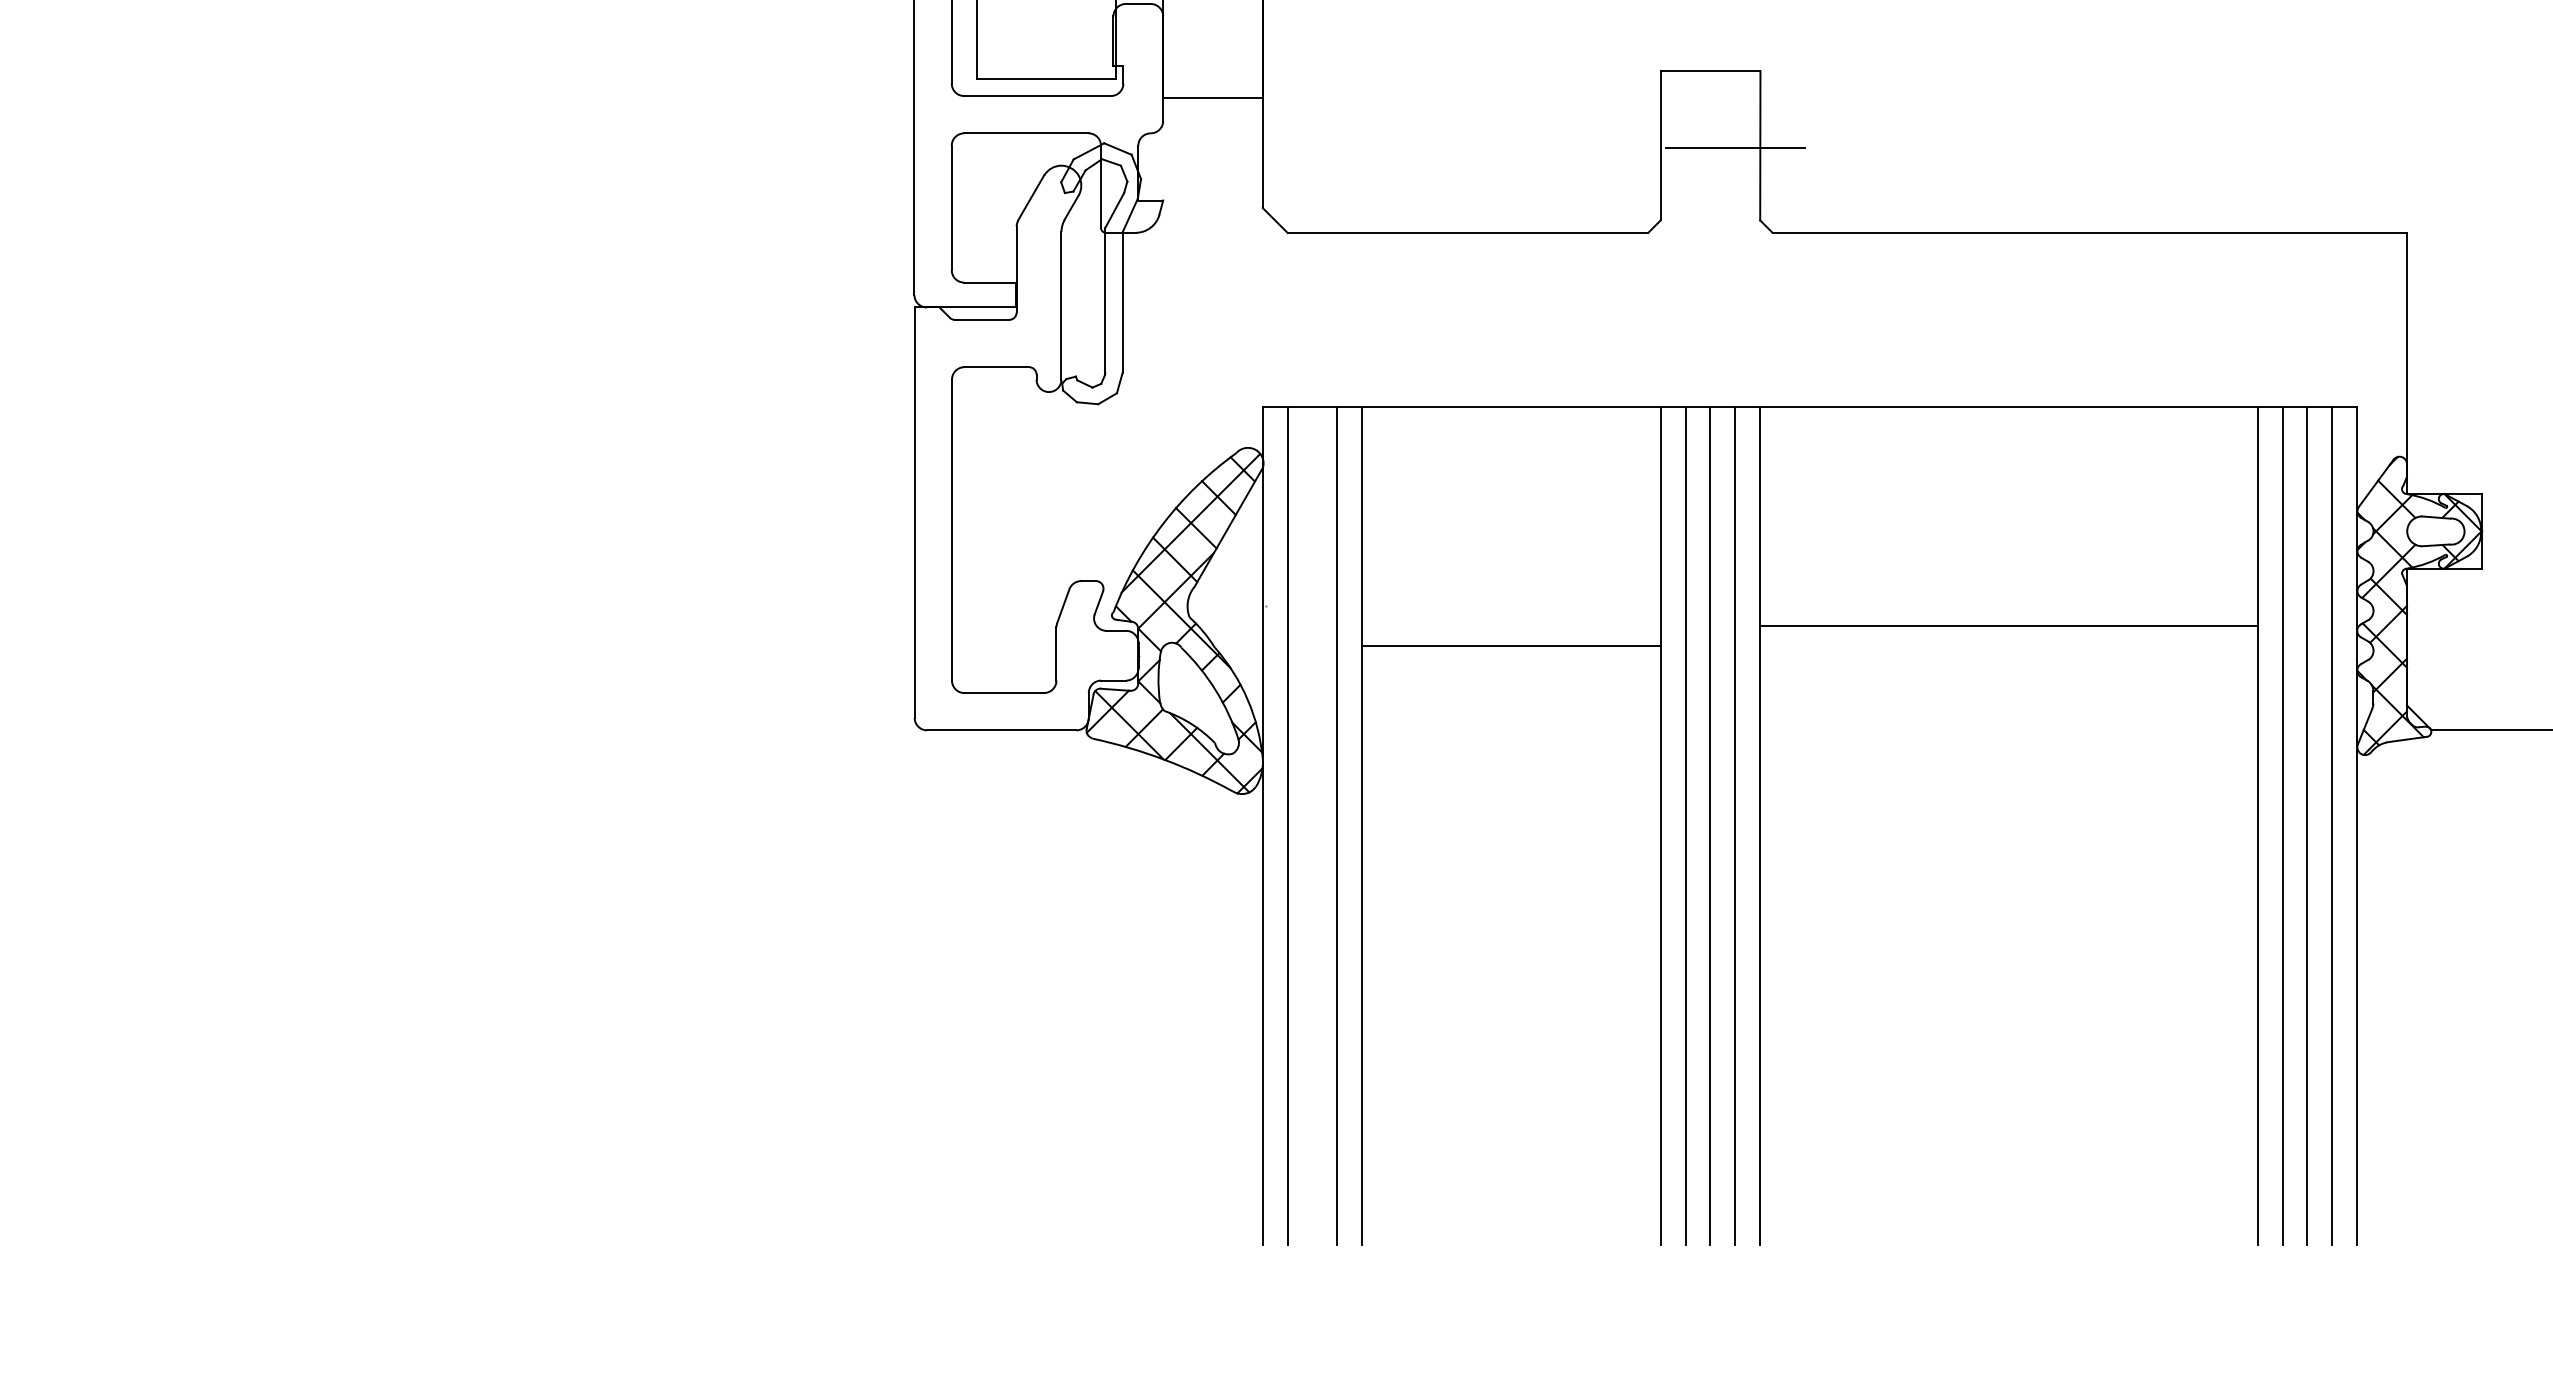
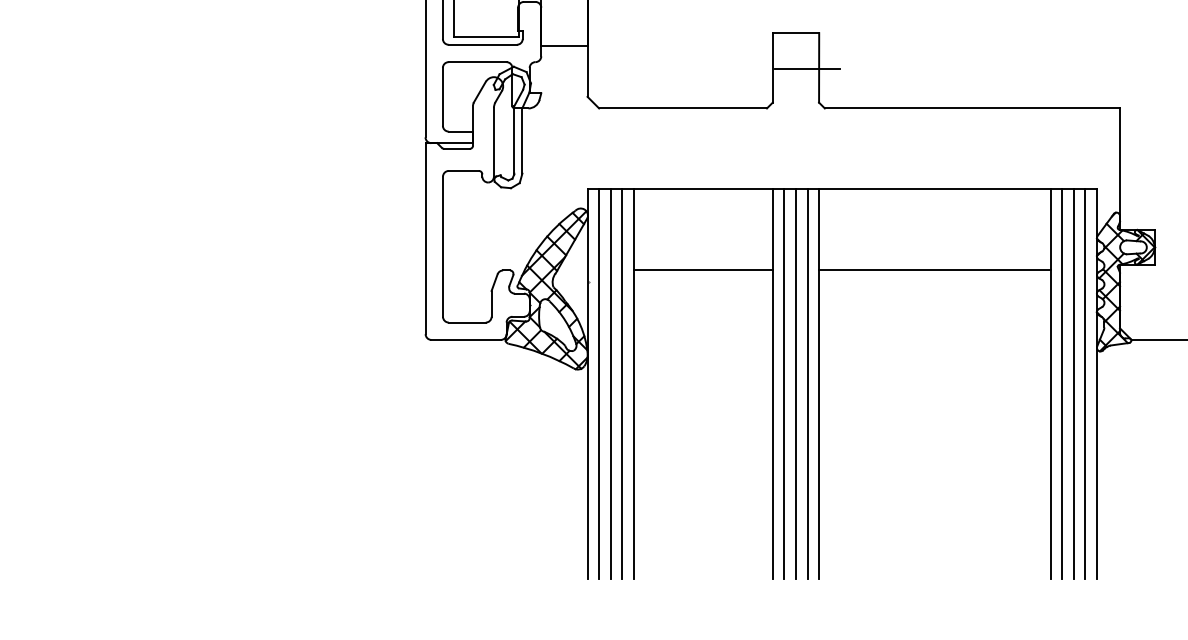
line: (2008, 626) -> (934, 270), moved
line: (1509, 645) -> (702, 270), moved
line: (1311, 826) -> (610, 384), added

